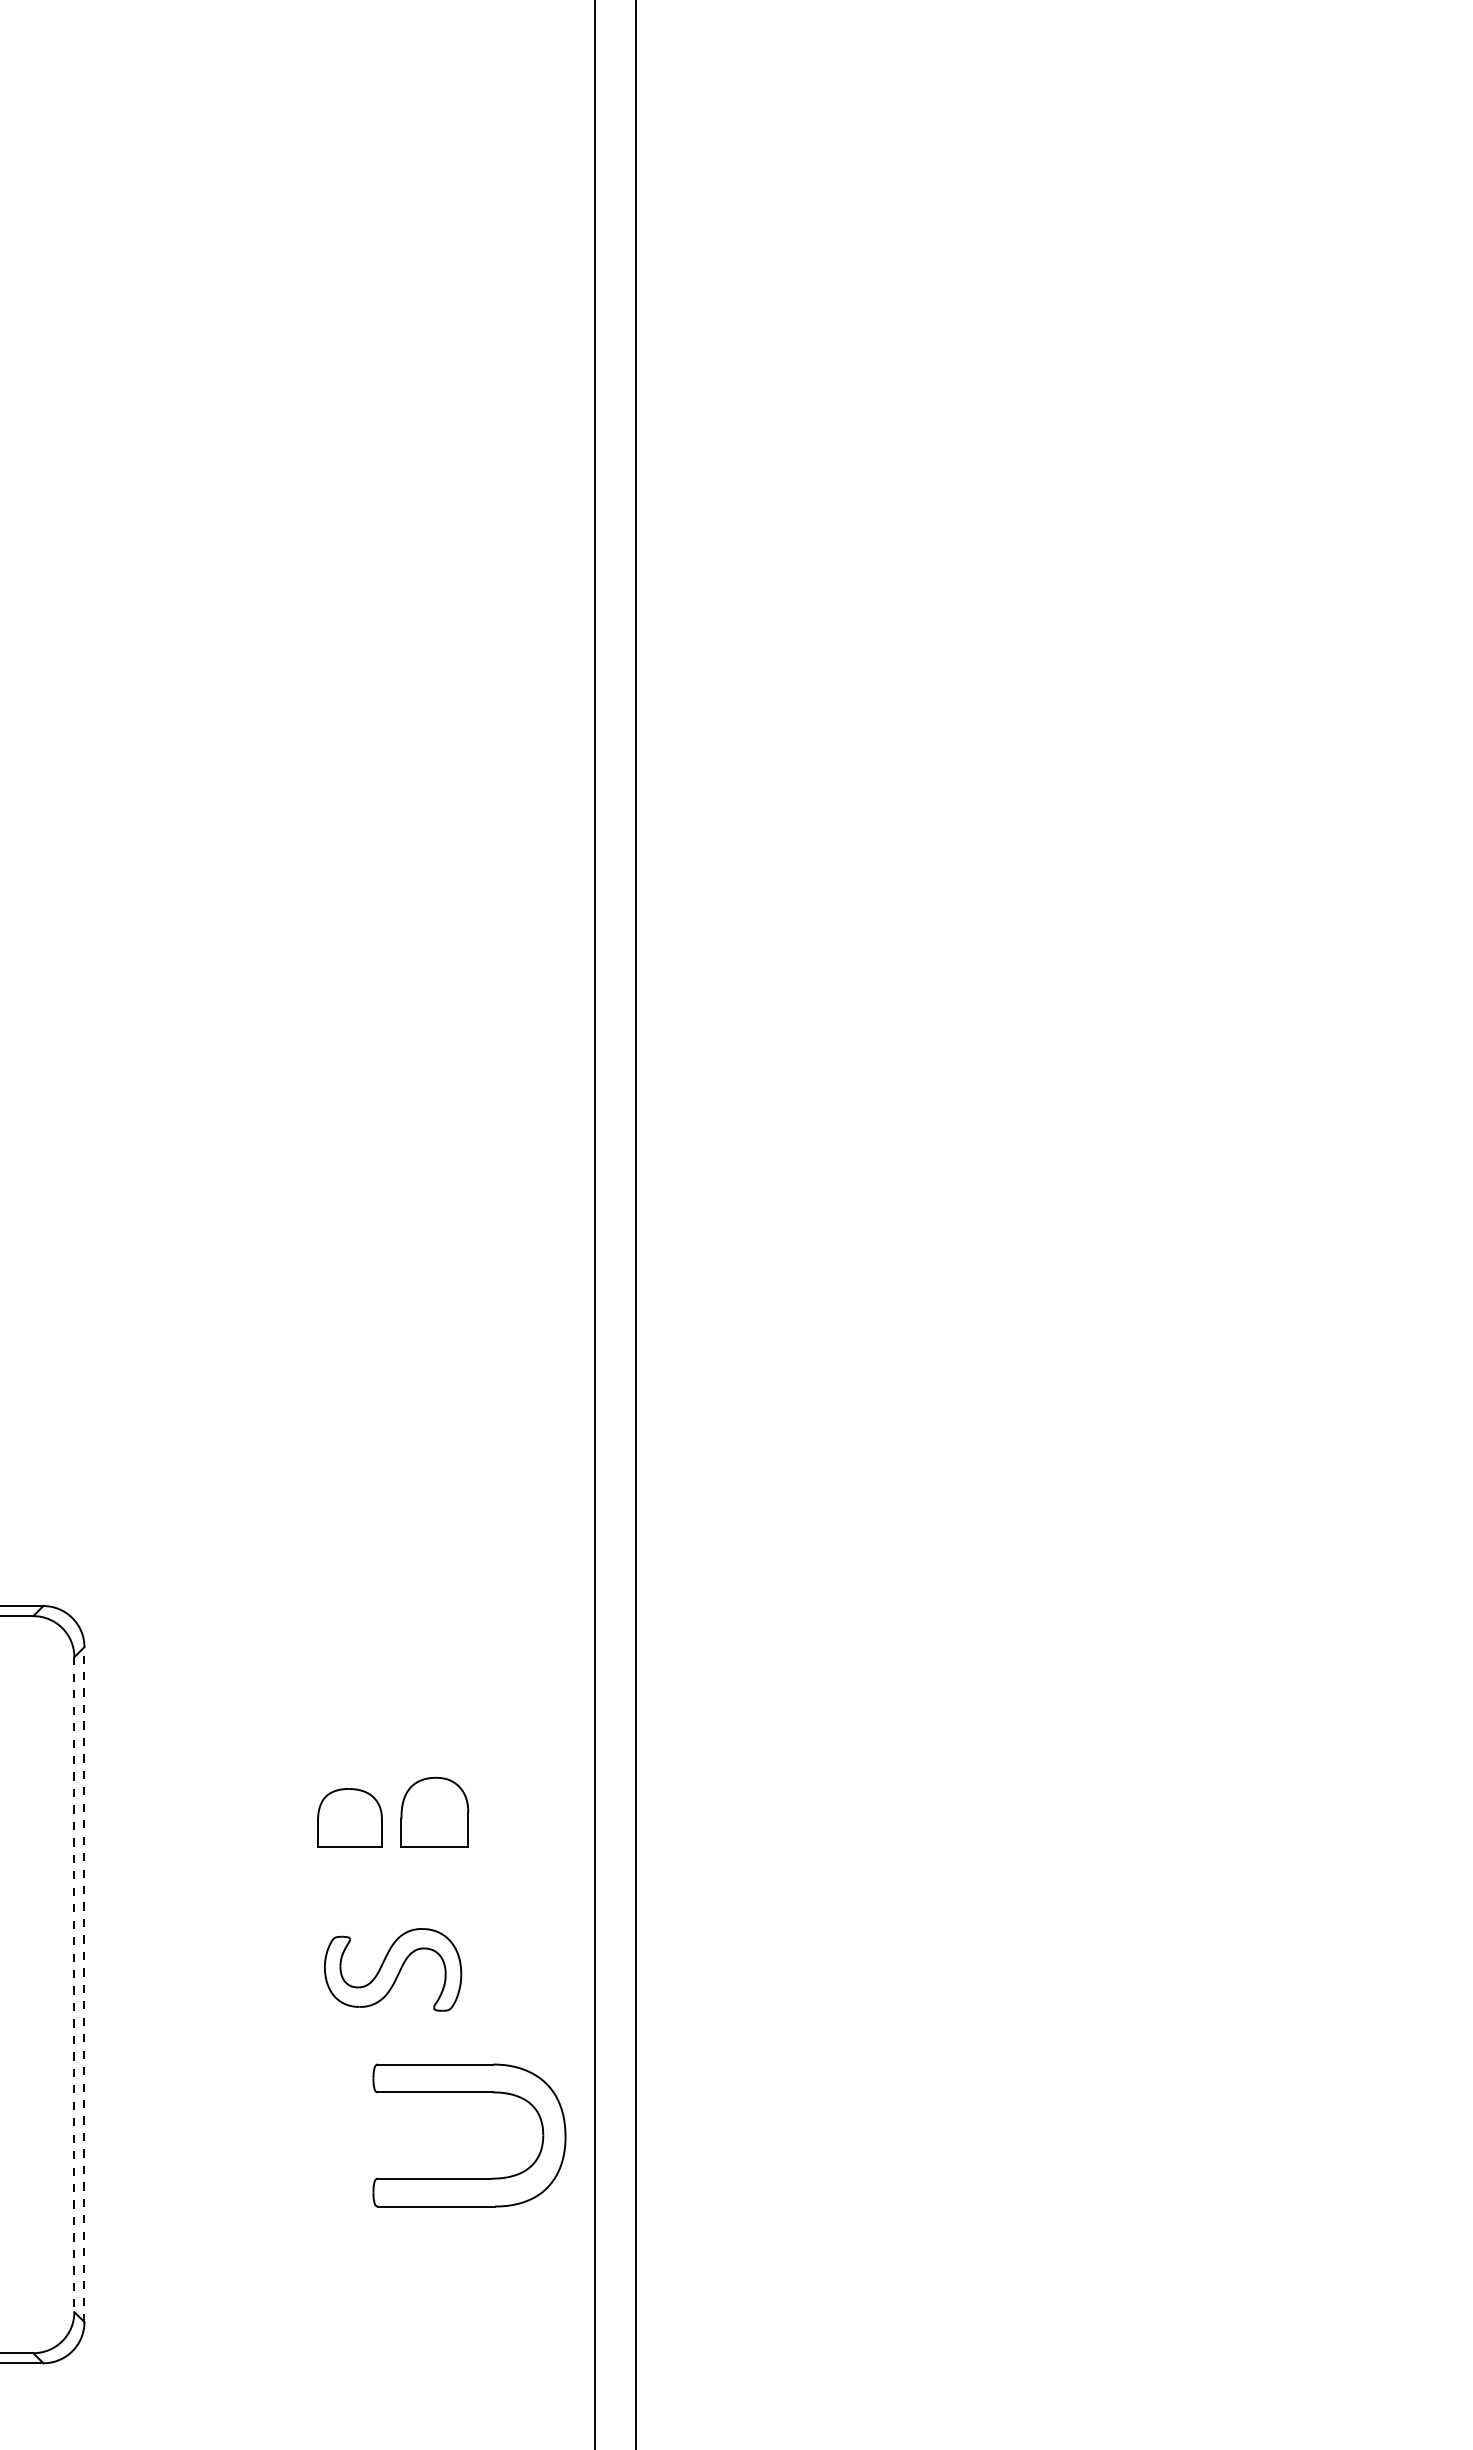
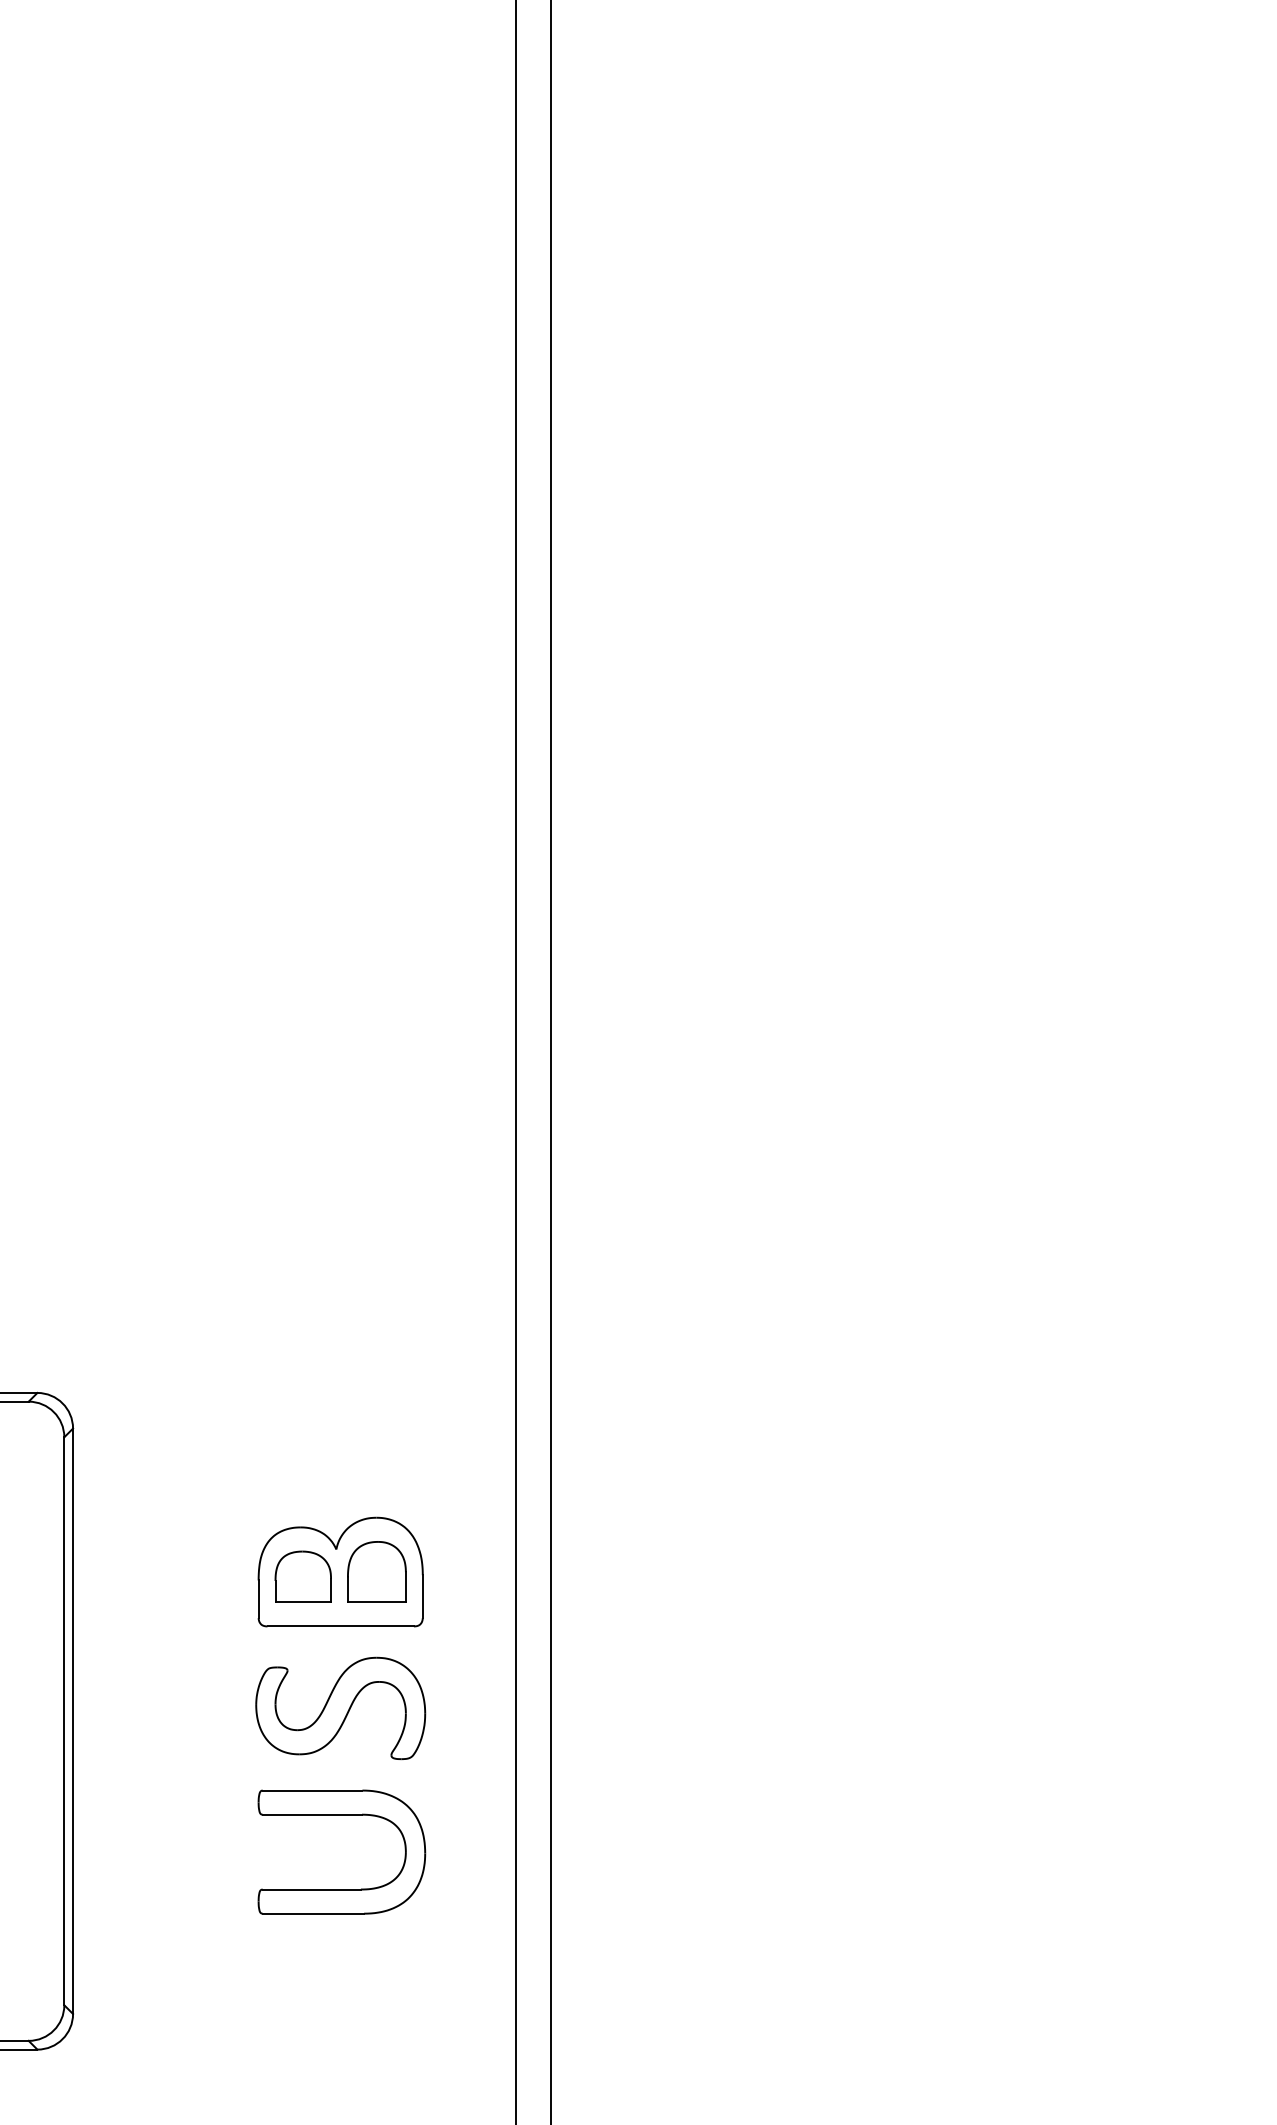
part: (392, 1812) -> (340, 1571), added
part: (392, 1969) -> (340, 1708), size x1.43
line: (84, 1984) -> (73, 1721), dashed -> solid
line: (74, 1985) -> (64, 1722), dashed -> solid
part: (469, 2092) -> (341, 1814), moved

